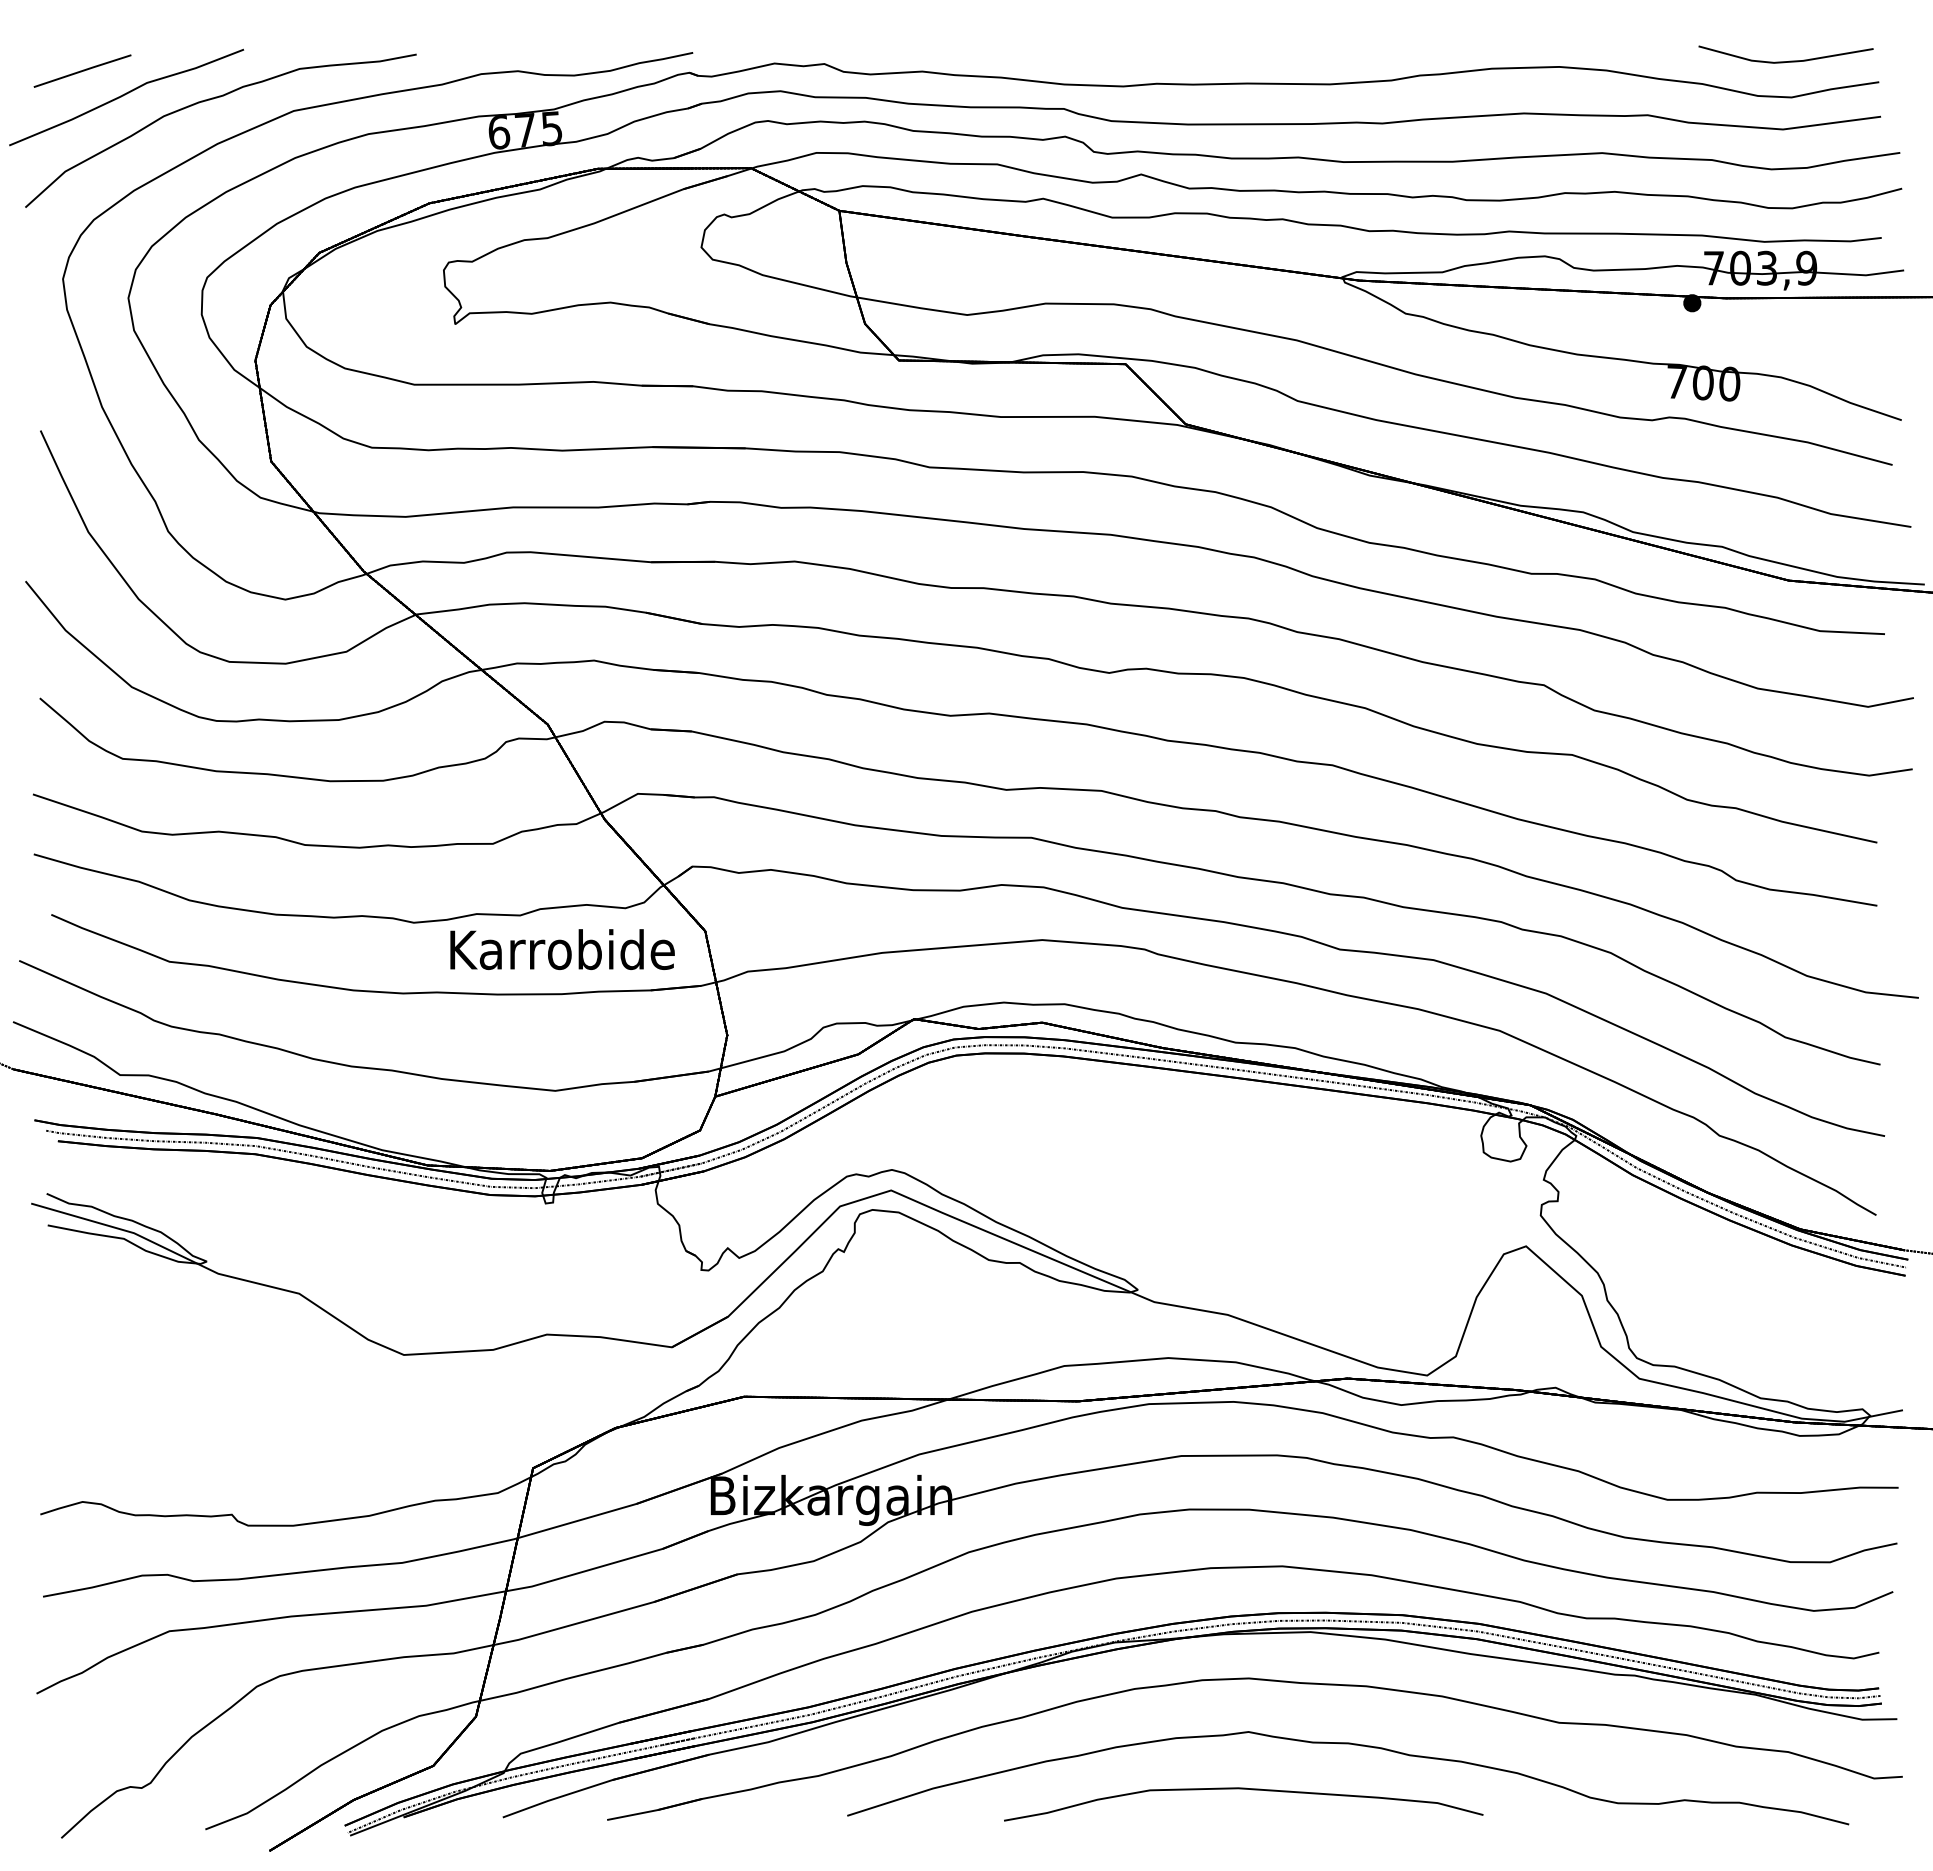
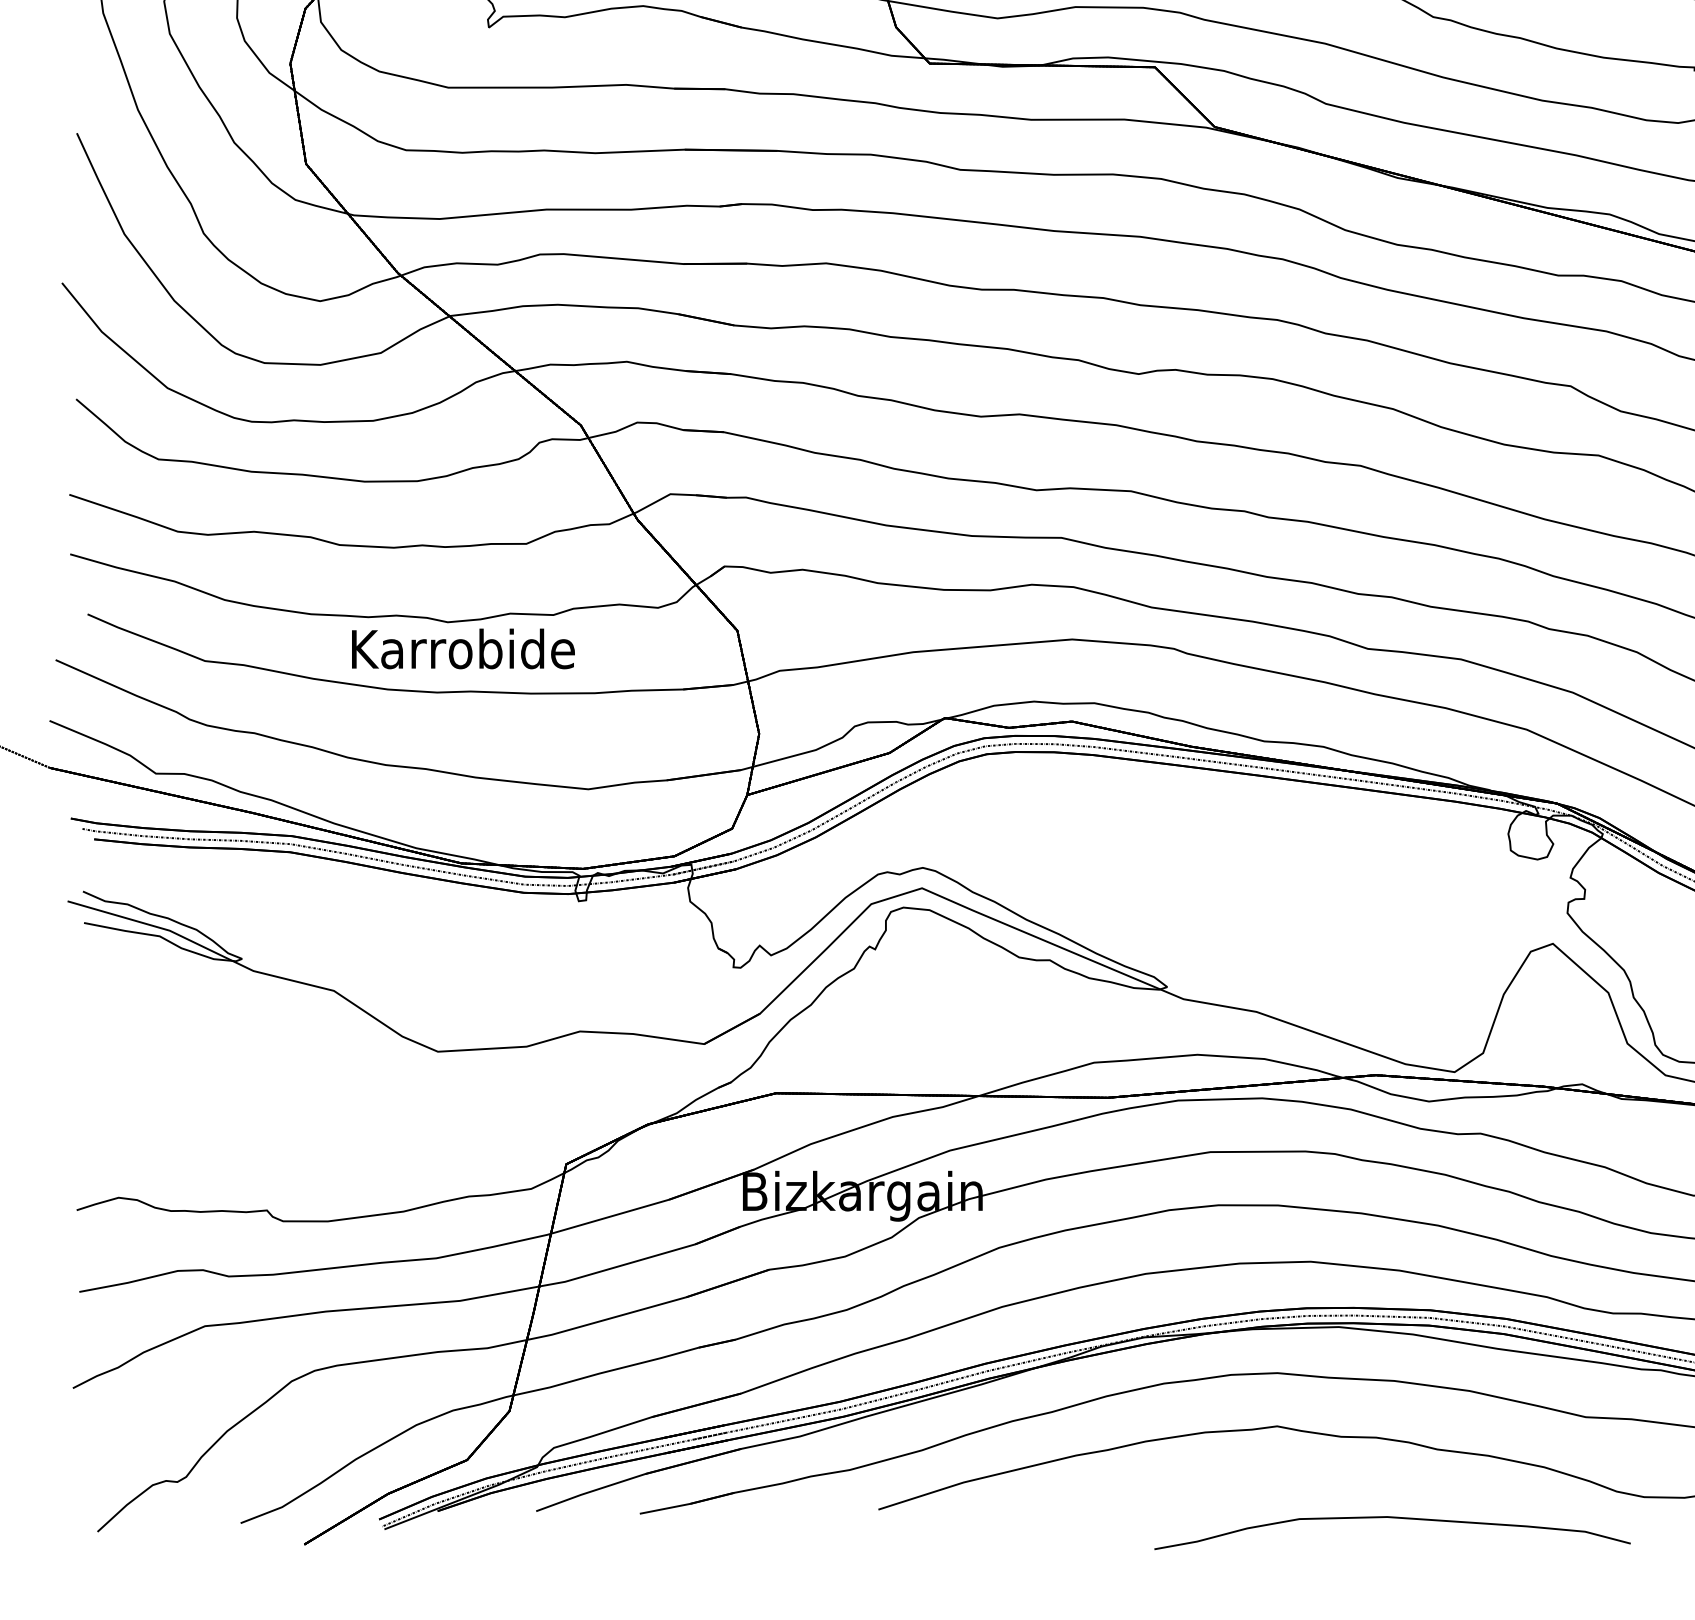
text: (562, 949) -> (463, 648), moved
curve: (1243, 1789) -> (1392, 1518), moved

